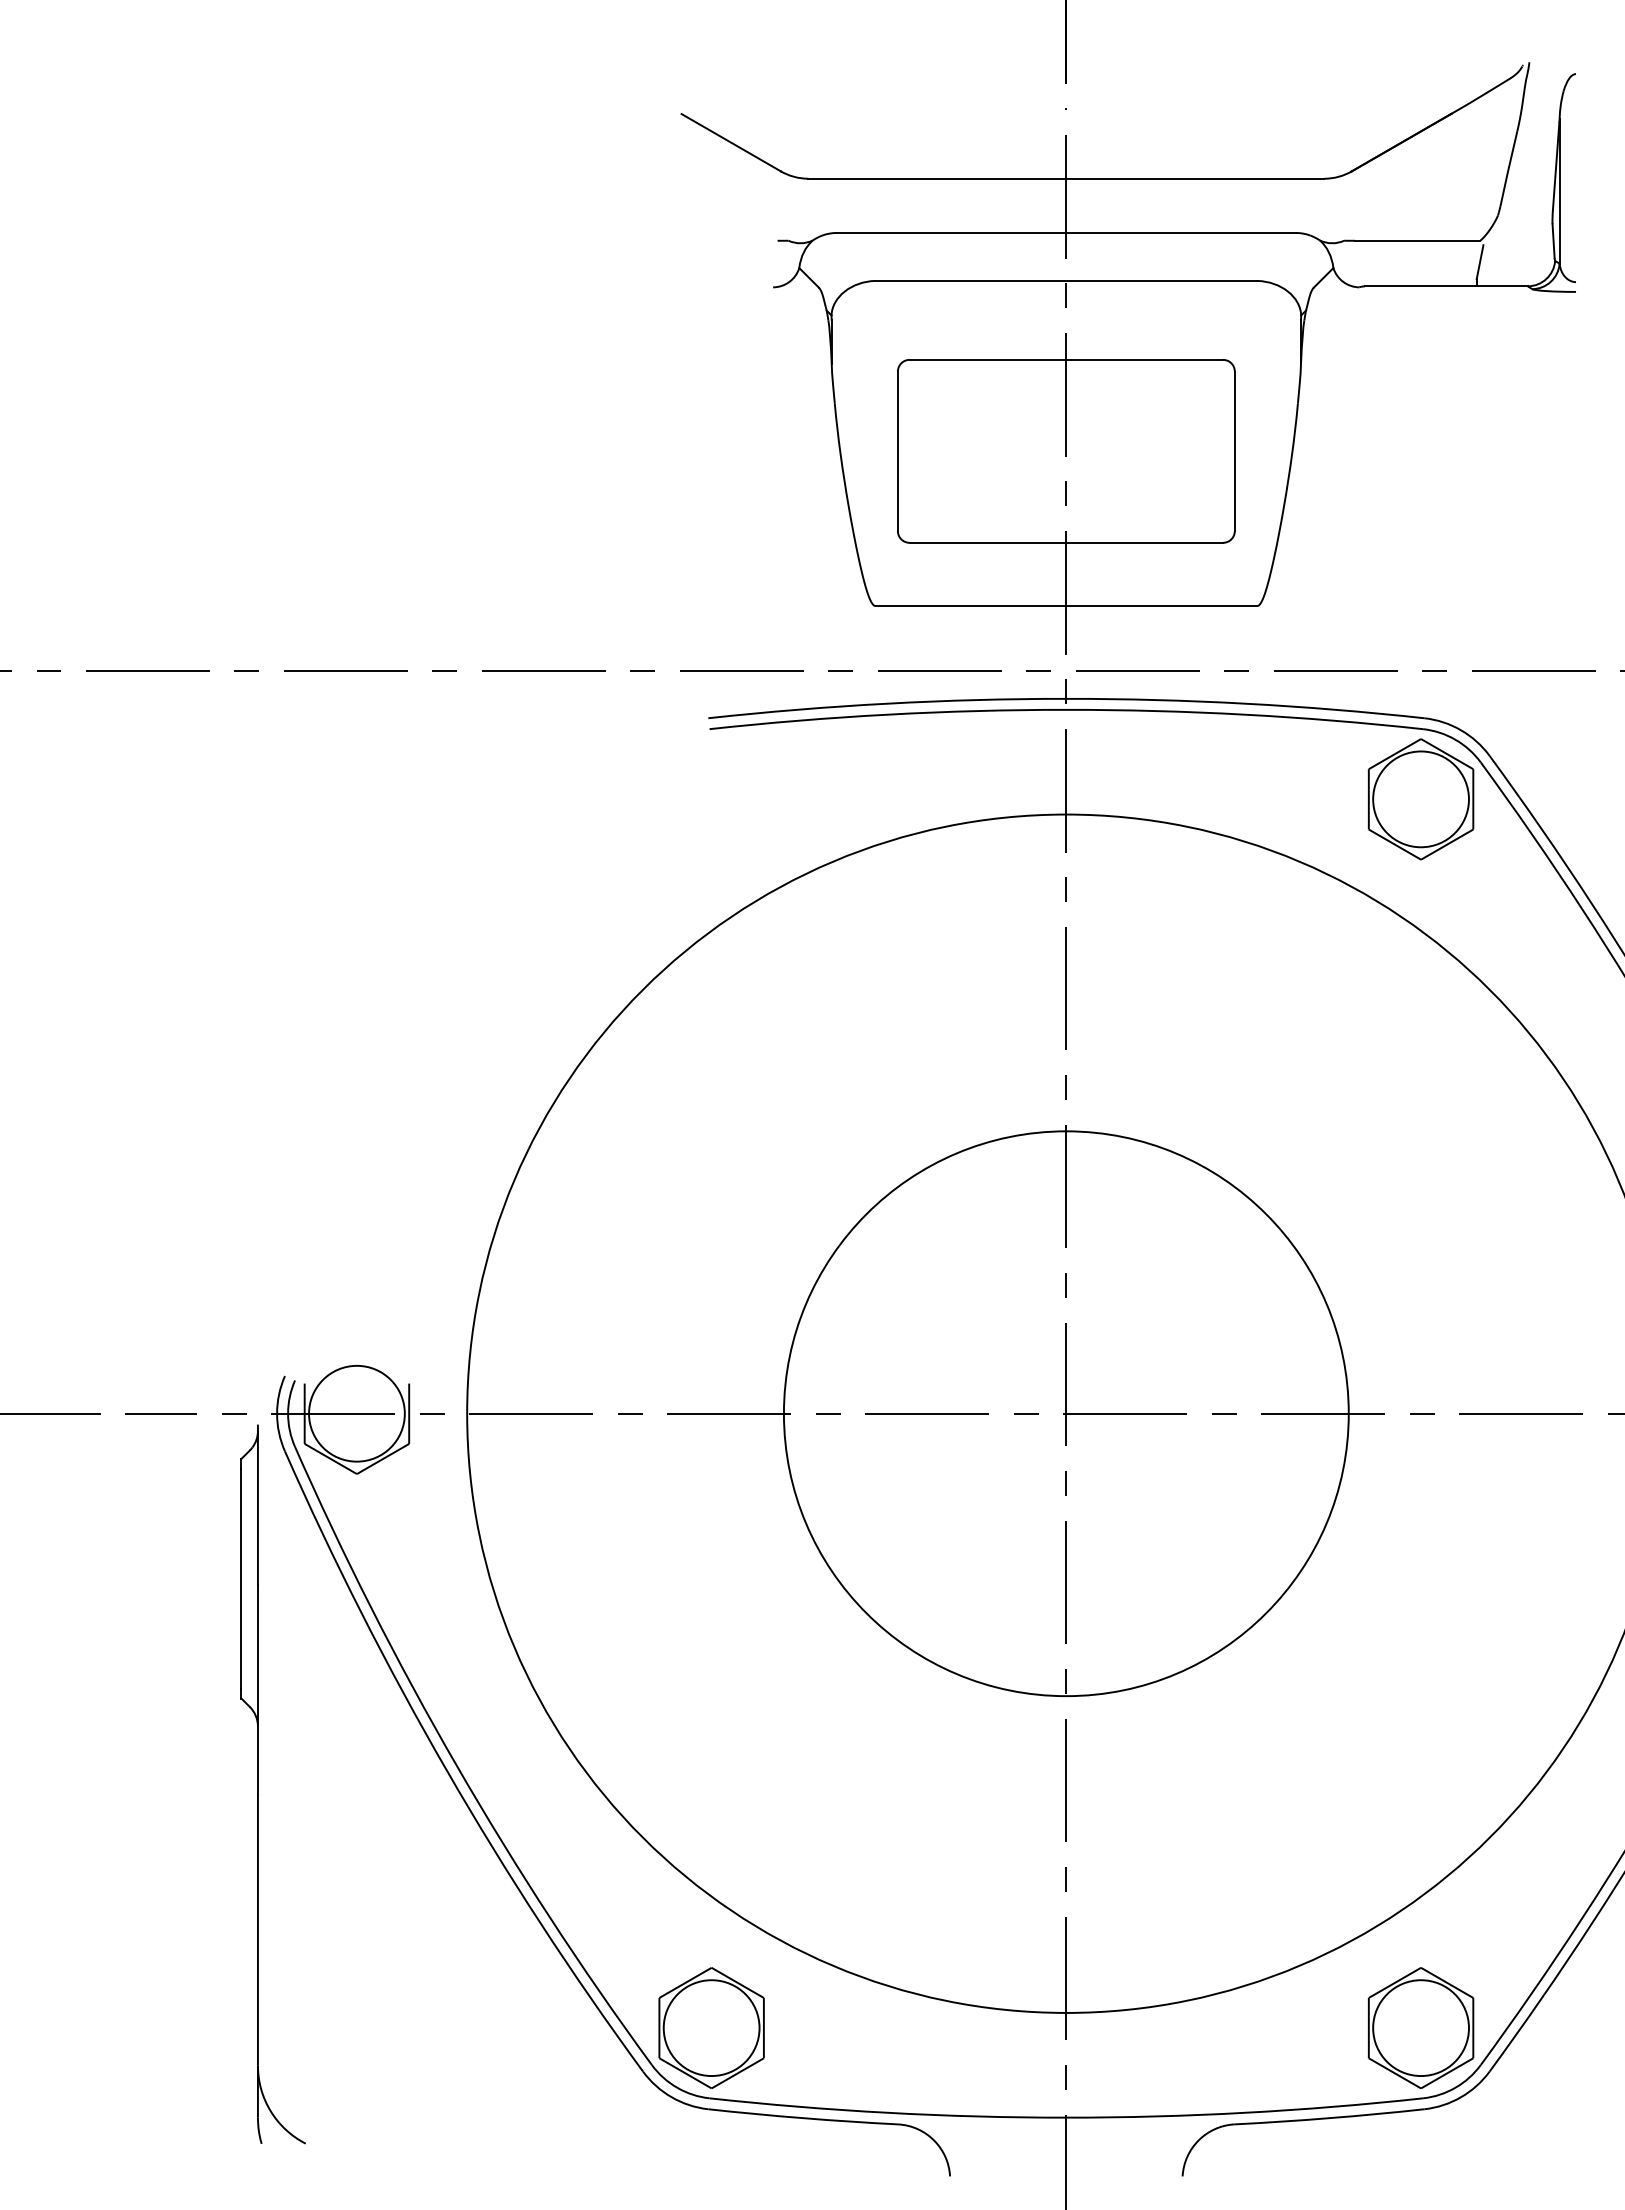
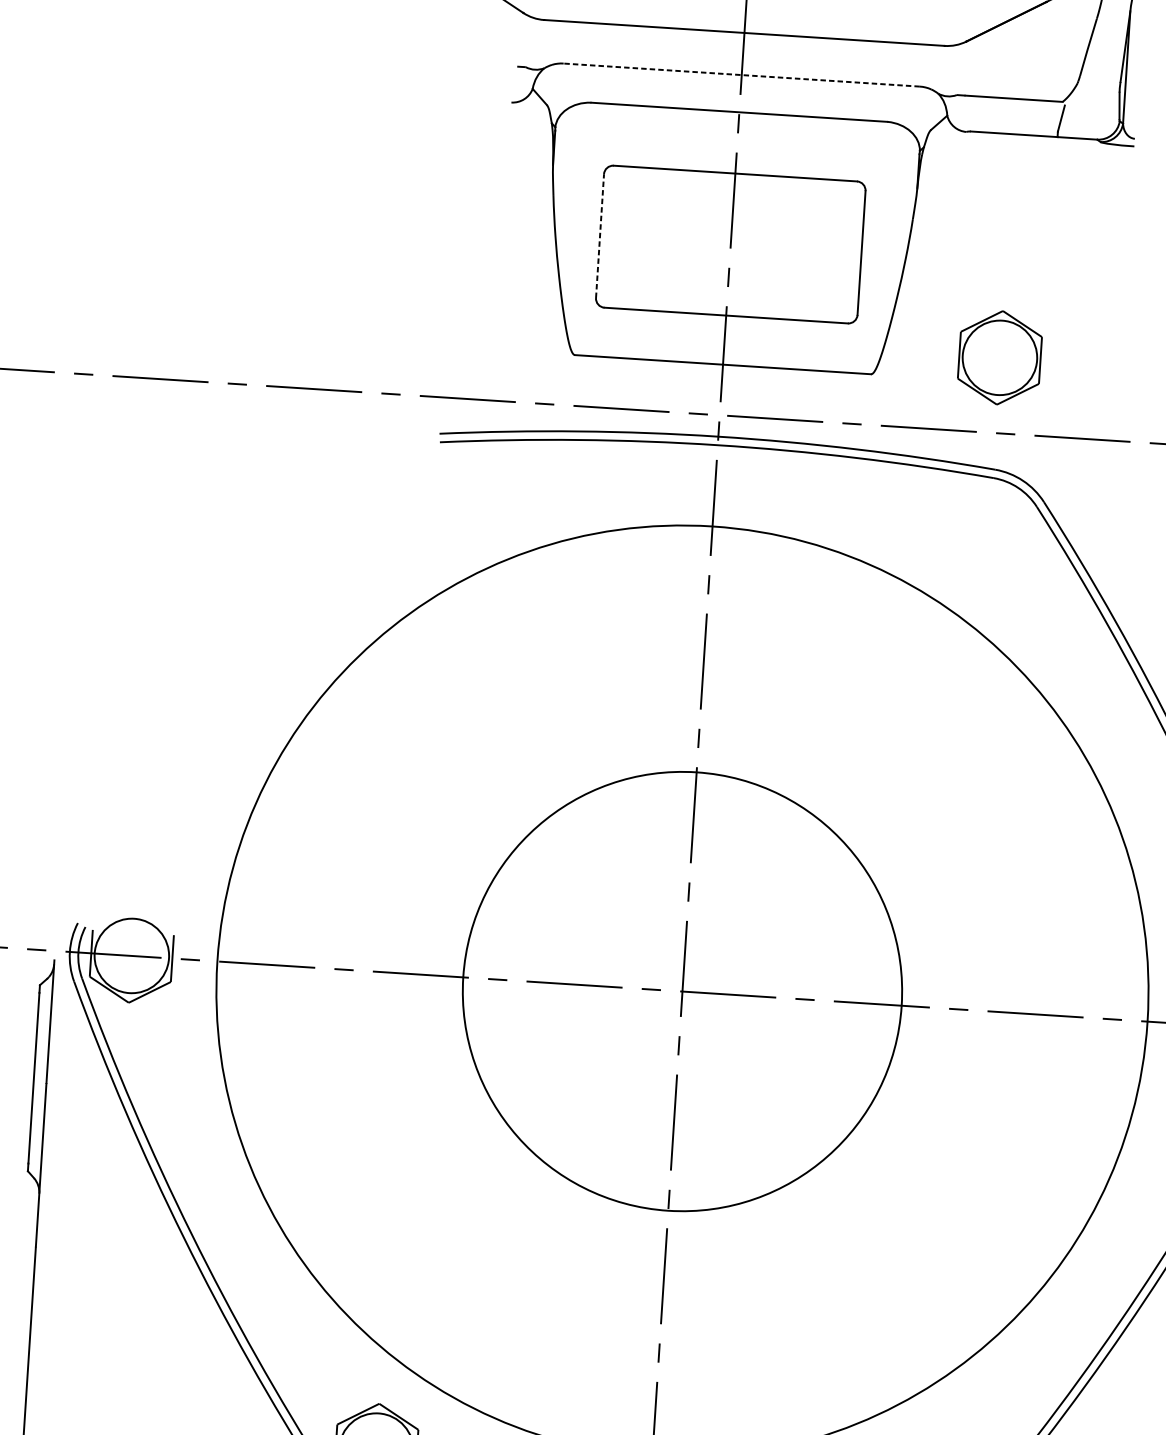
line: (1065, 233) -> (741, 75), solid -> dashed
line: (897, 451) -> (599, 236), solid -> dashed
part: (1420, 799) -> (999, 357), moved

